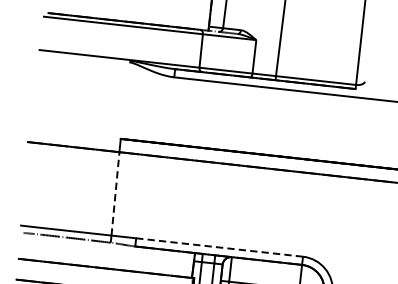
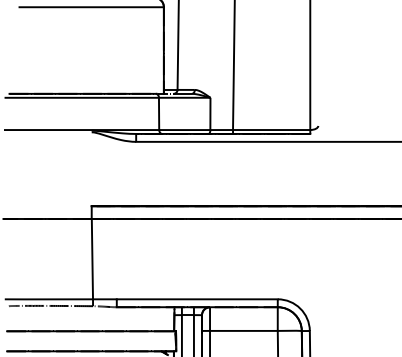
line: (115, 193) -> (92, 258), dashed -> solid
line: (218, 247) -> (196, 299), dashed -> solid

